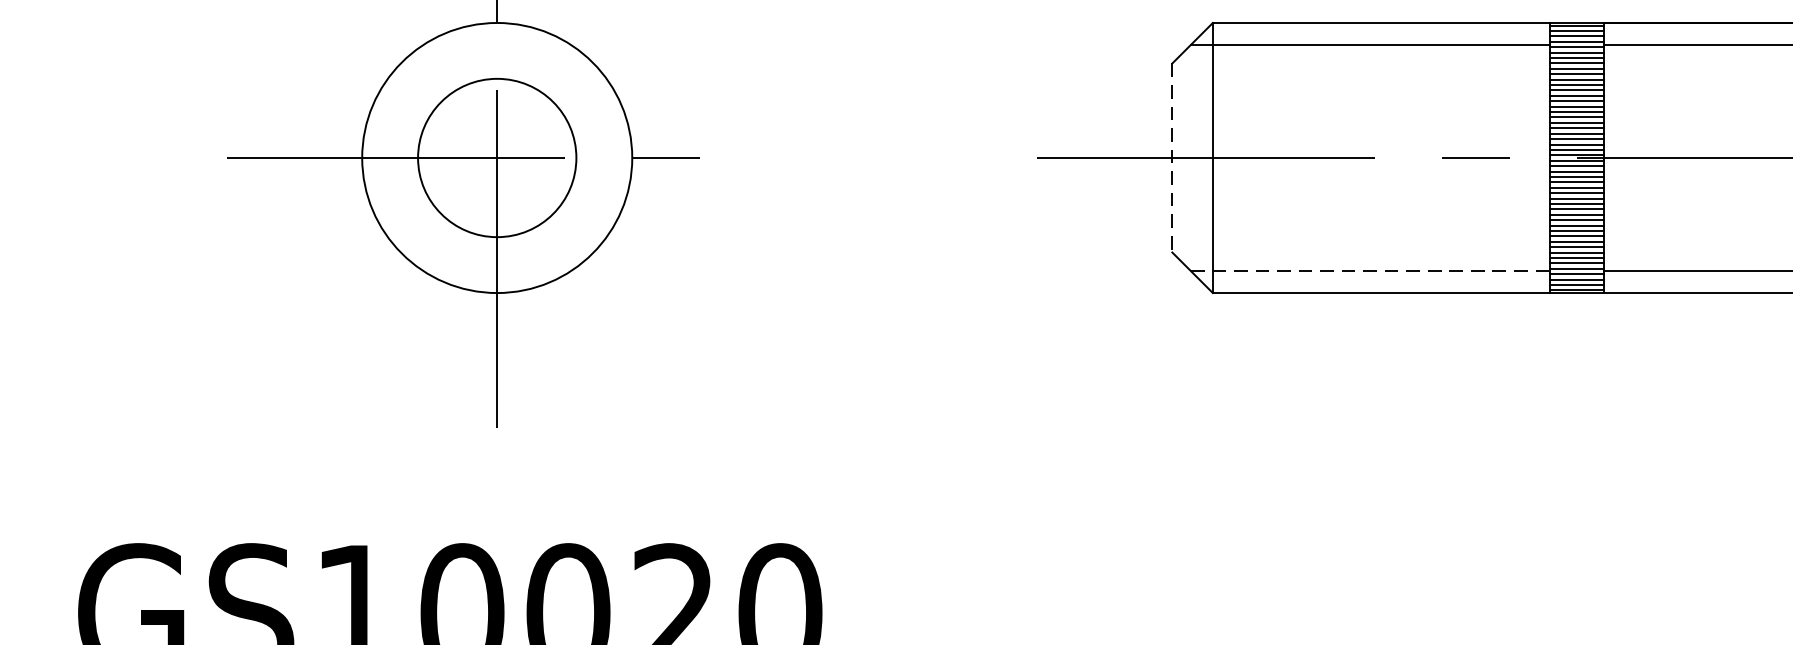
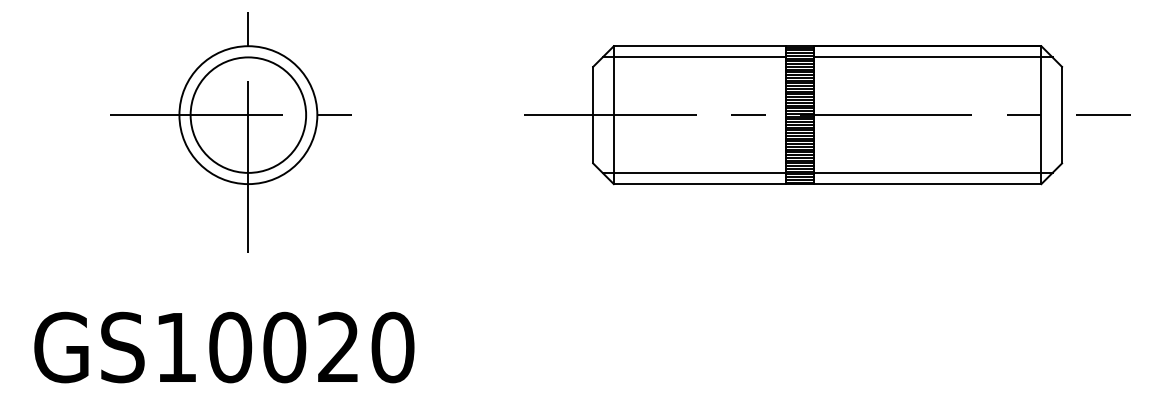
circle: (497, 156) -> (248, 114), size x1.43
line: (1172, 158) -> (593, 115), dashed -> solid
line: (1370, 270) -> (694, 172), dashed -> solid

